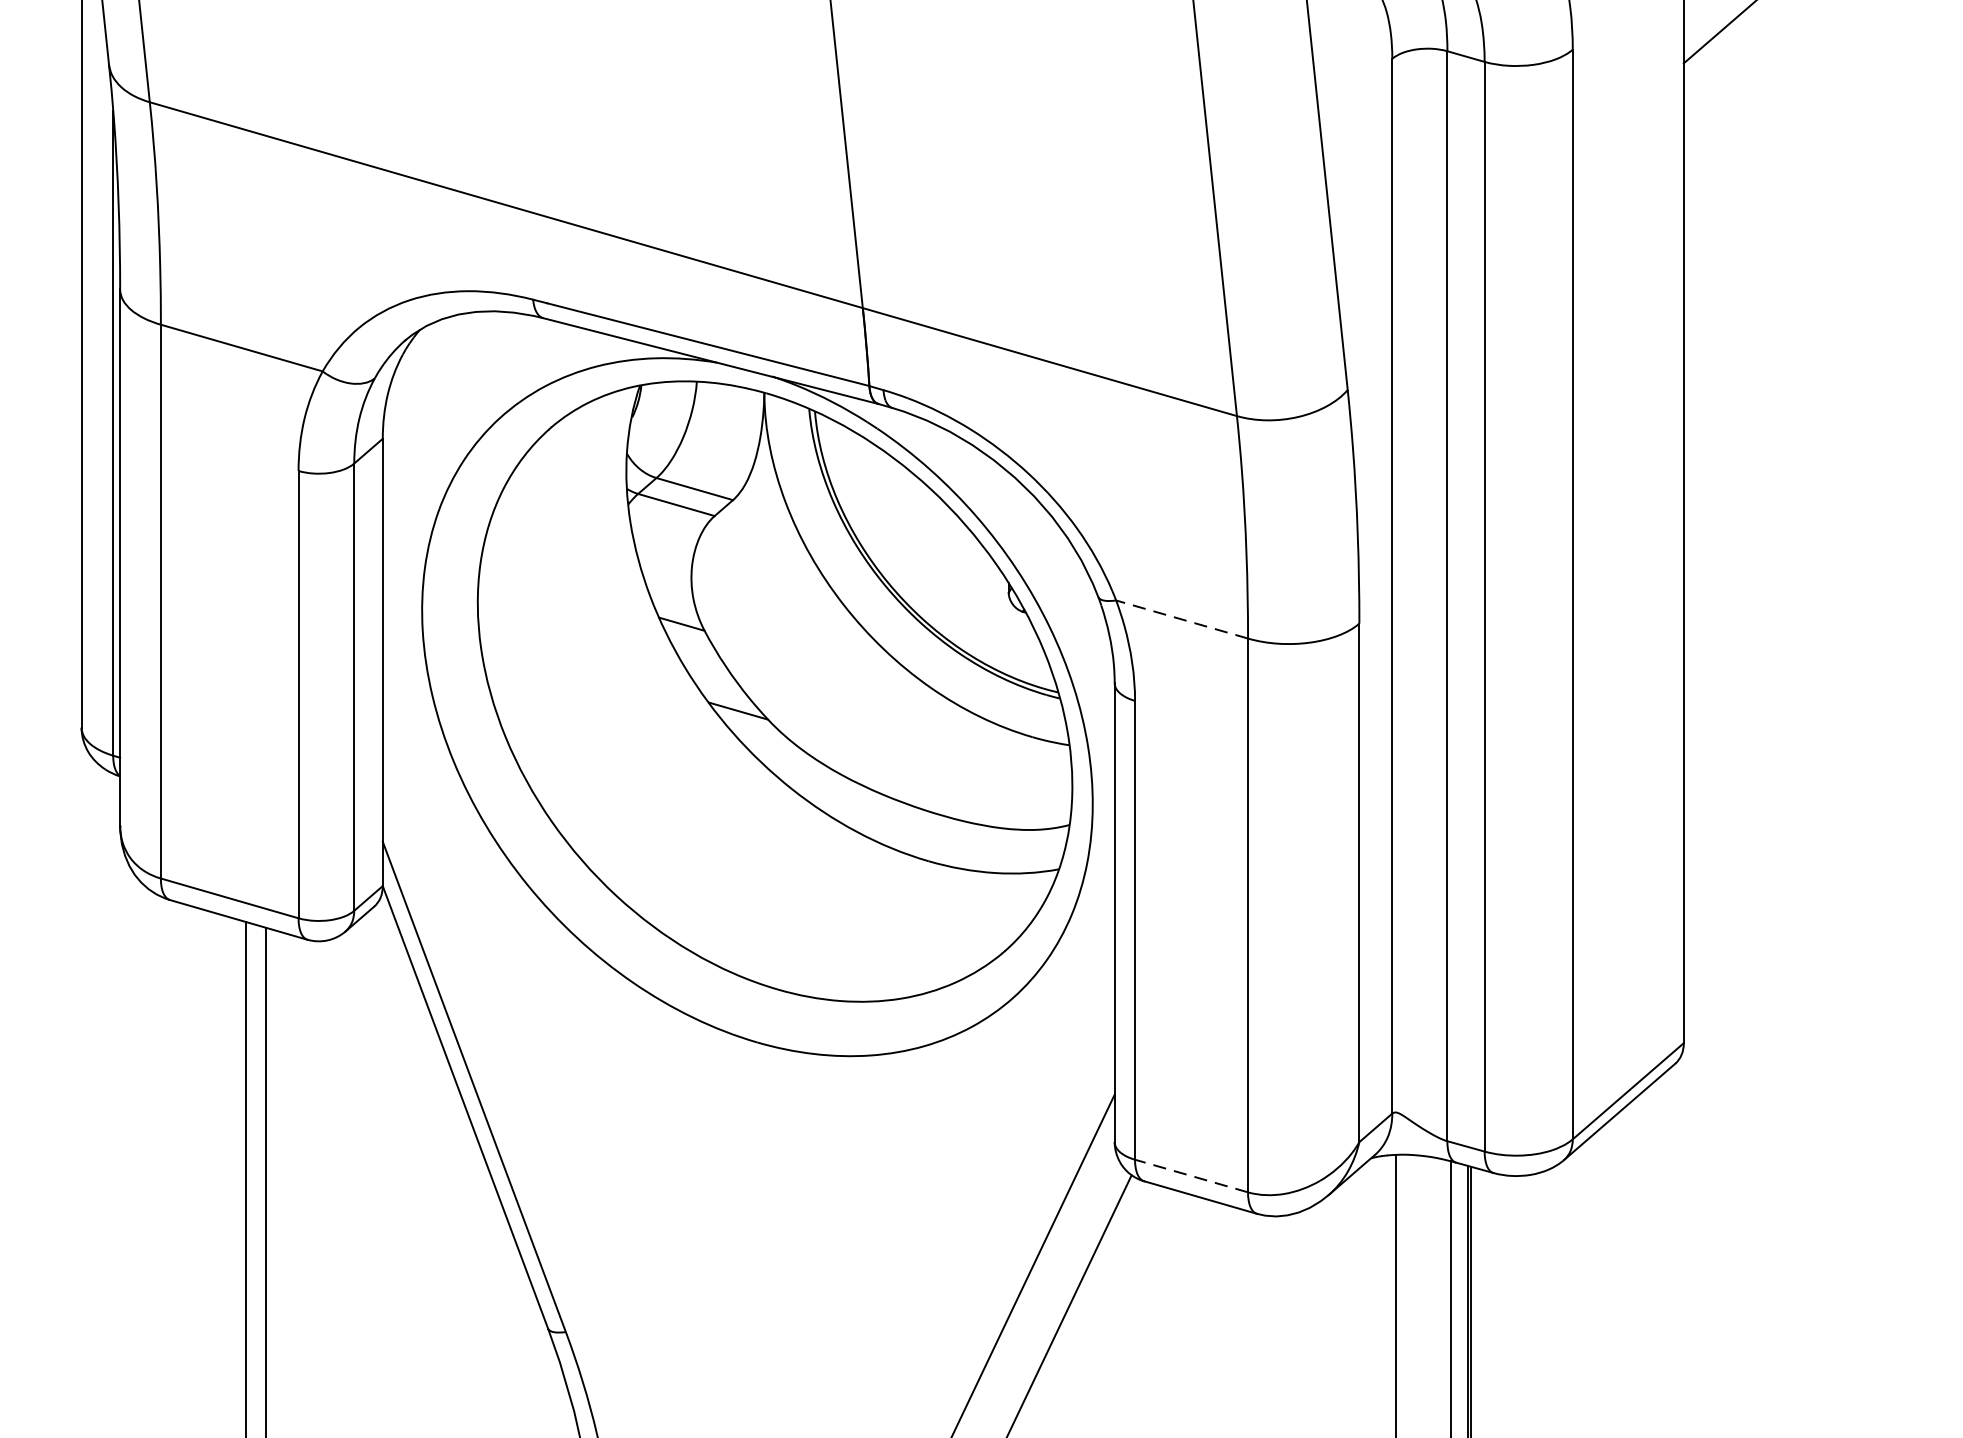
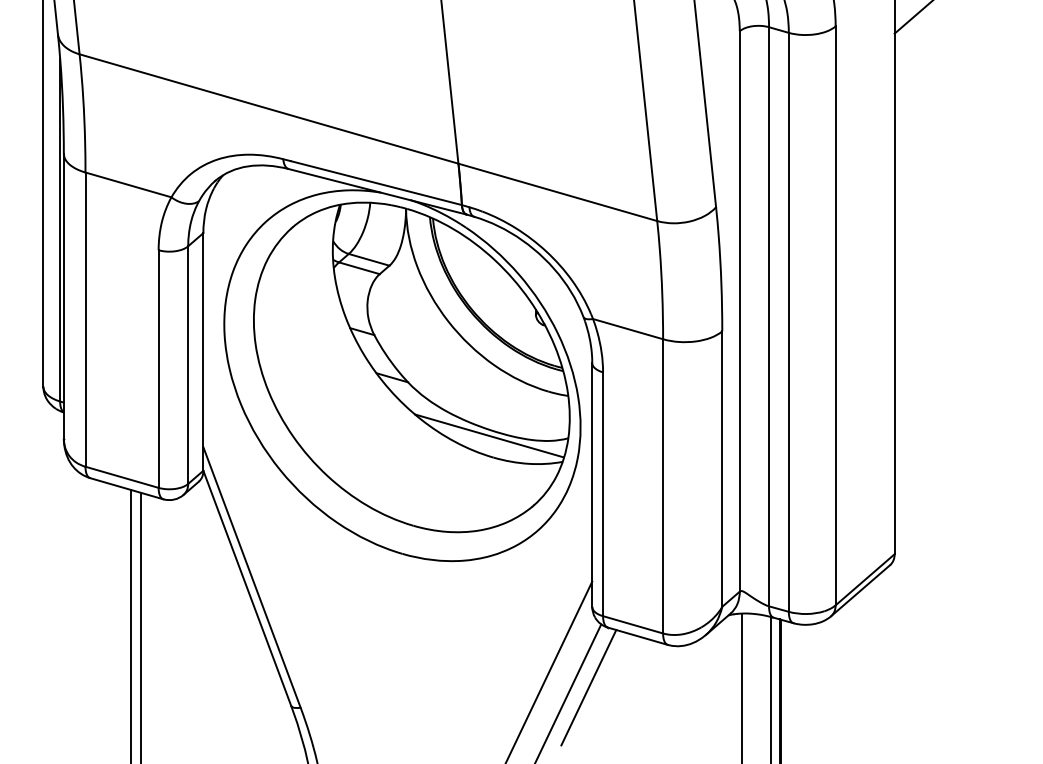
line: (1181, 620) -> (627, 329), dashed -> solid
line: (921, 819) -> (489, 435), added
line: (1190, 1175) -> (632, 624), dashed -> solid
line: (1107, 1293) -> (588, 687), added

